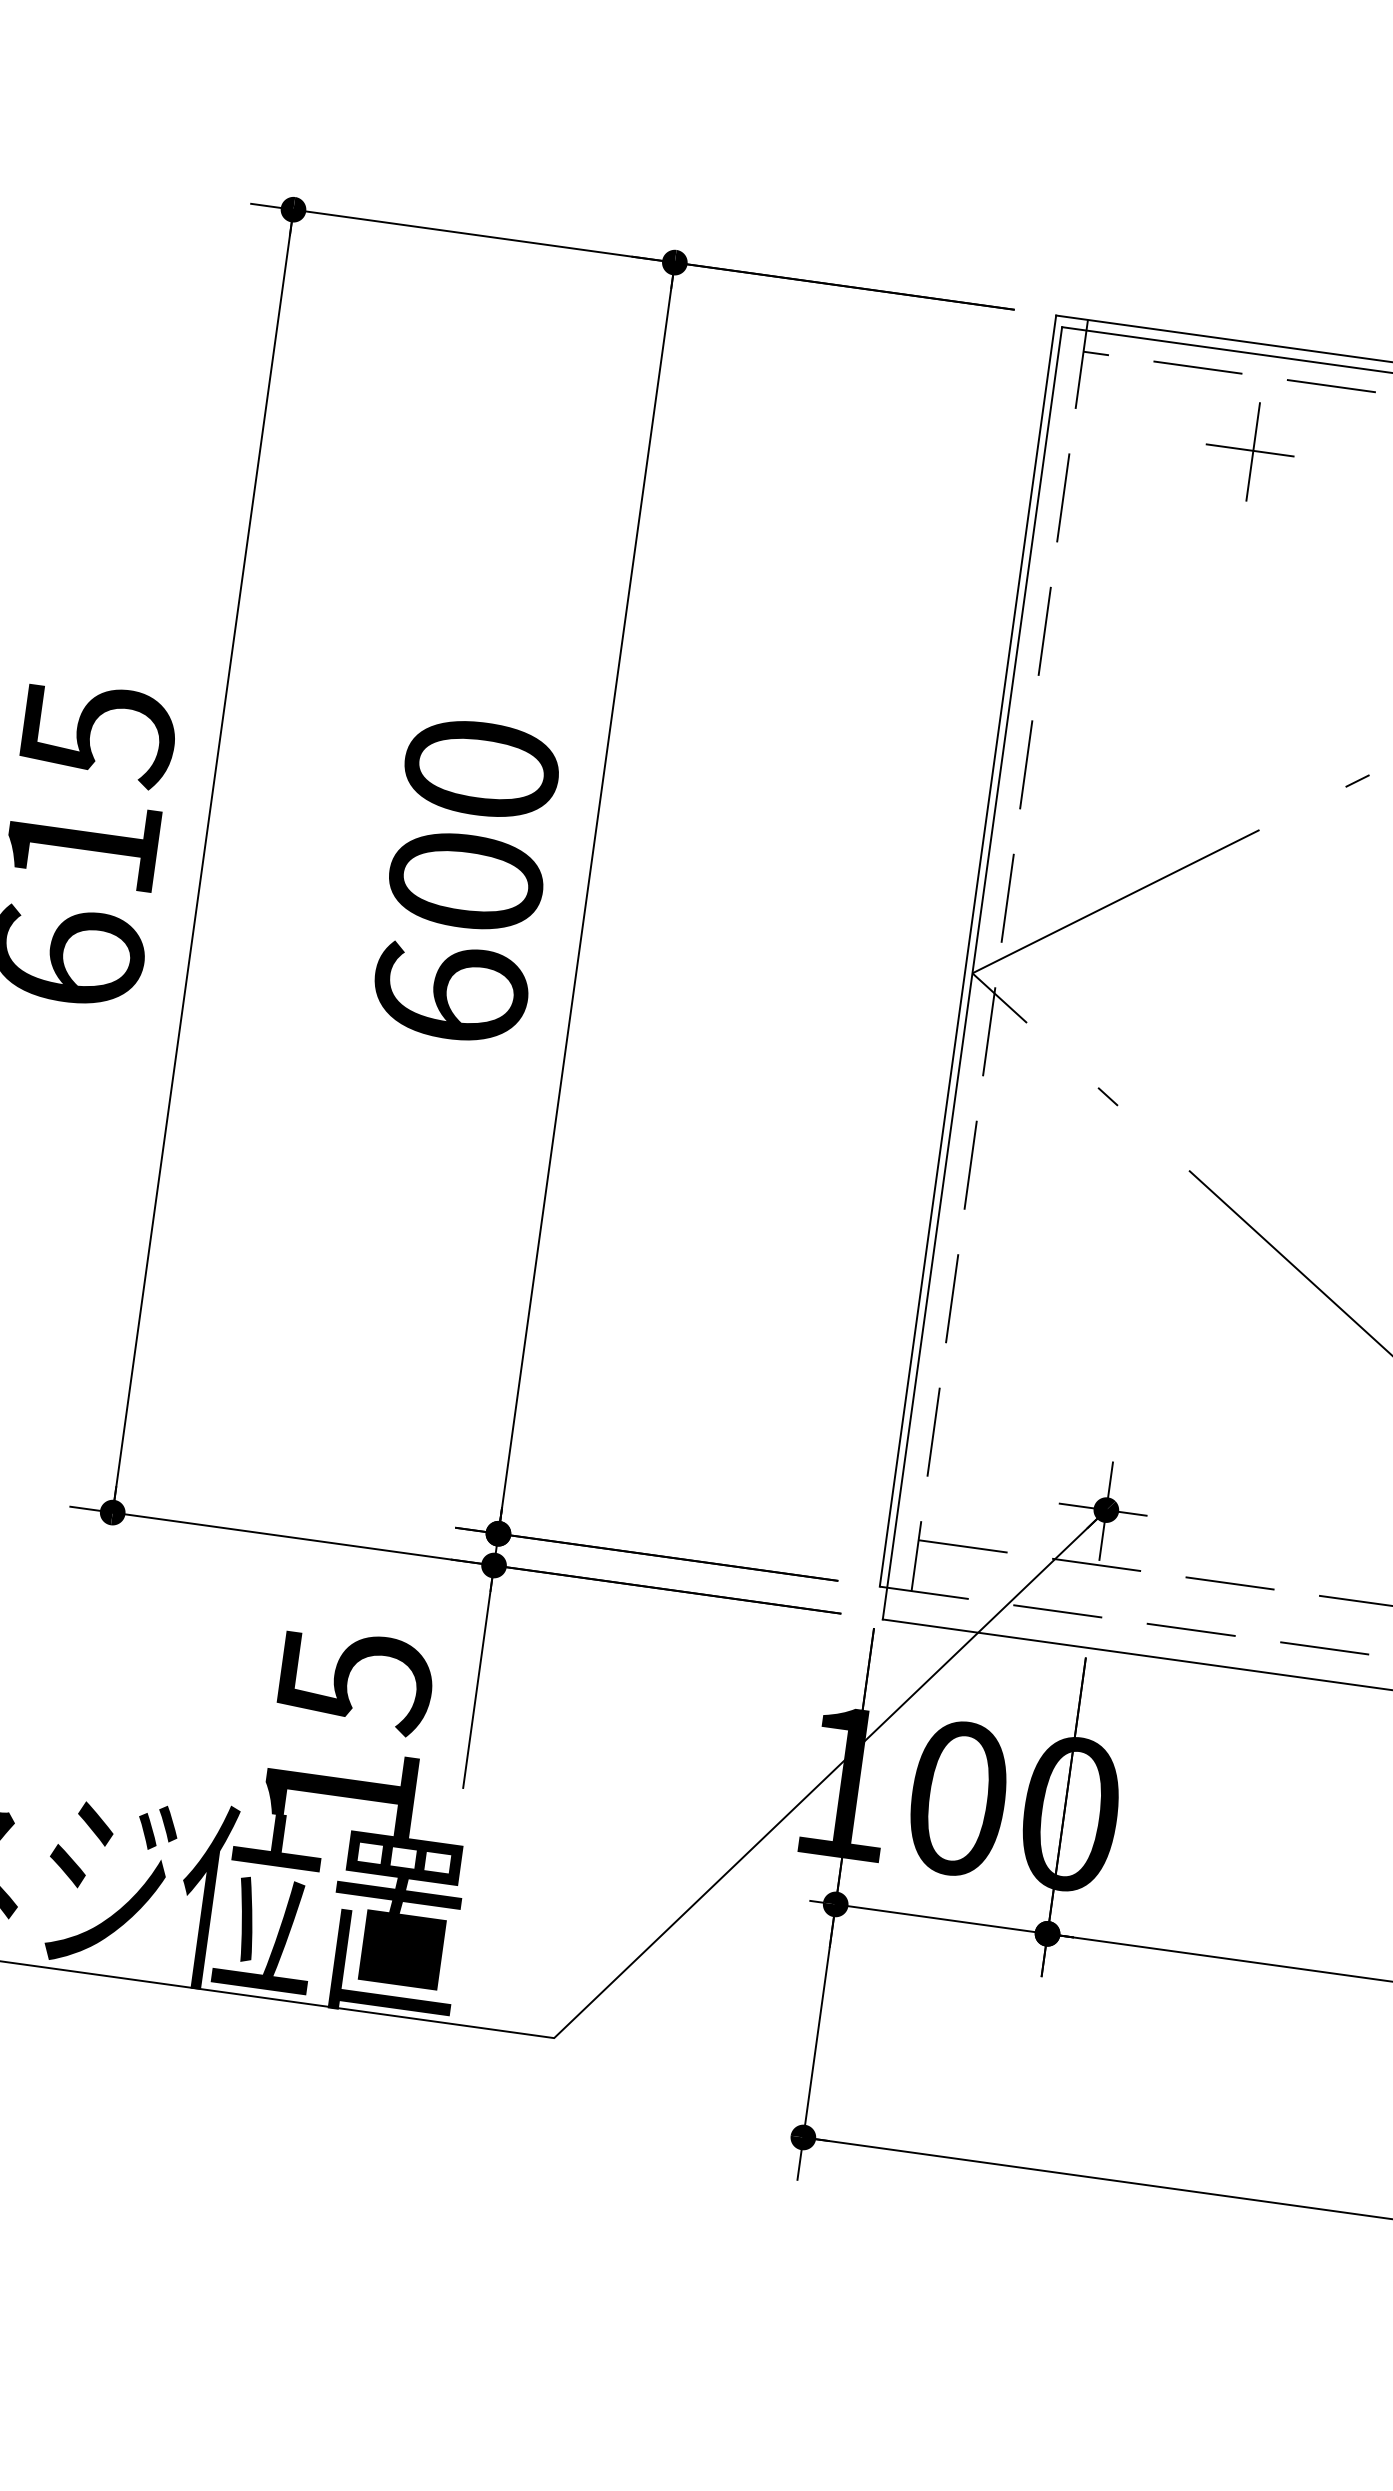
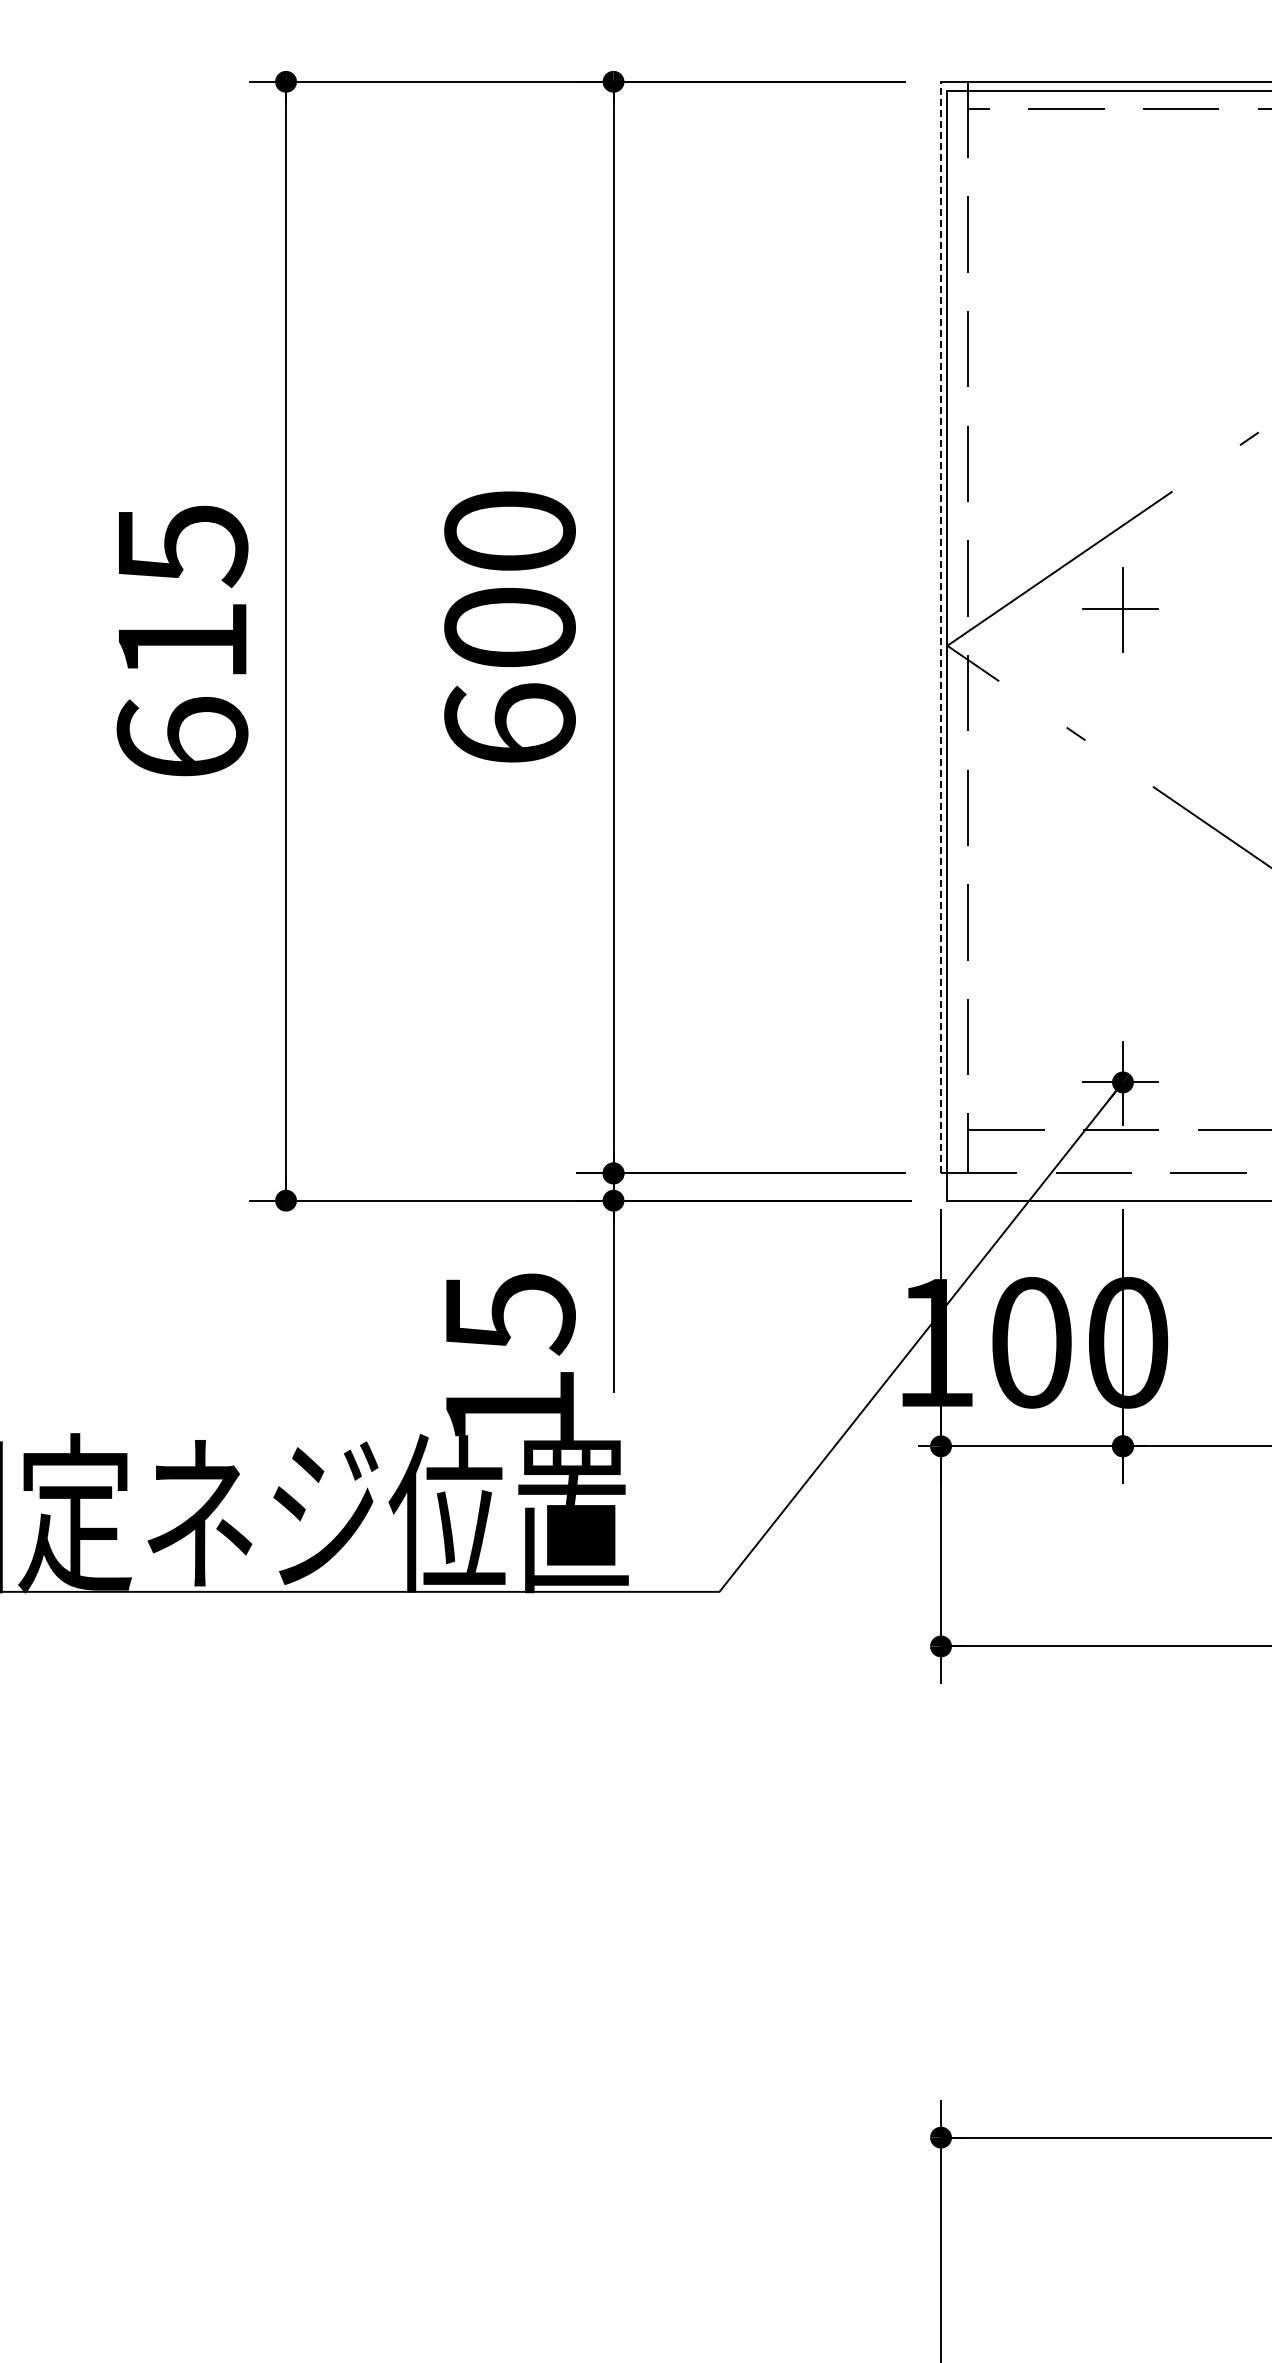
part: (1250, 451) -> (1120, 609), moved
line: (968, 951) -> (941, 627), solid -> dashed

